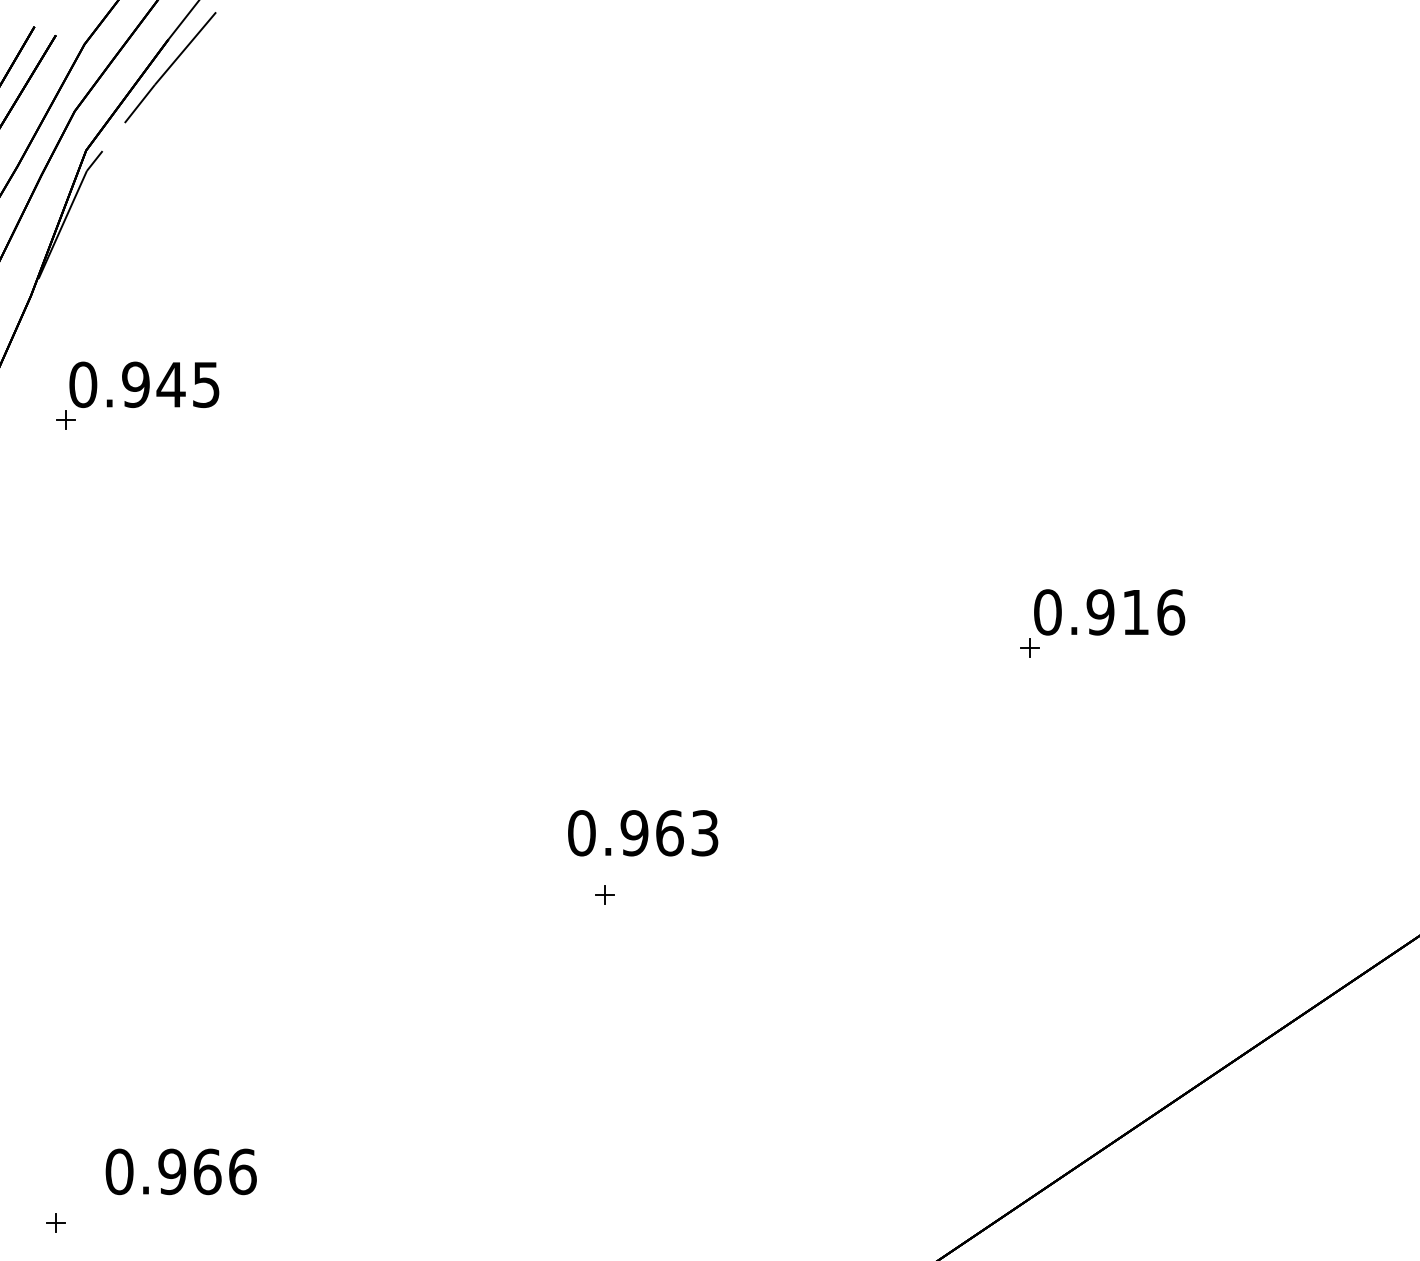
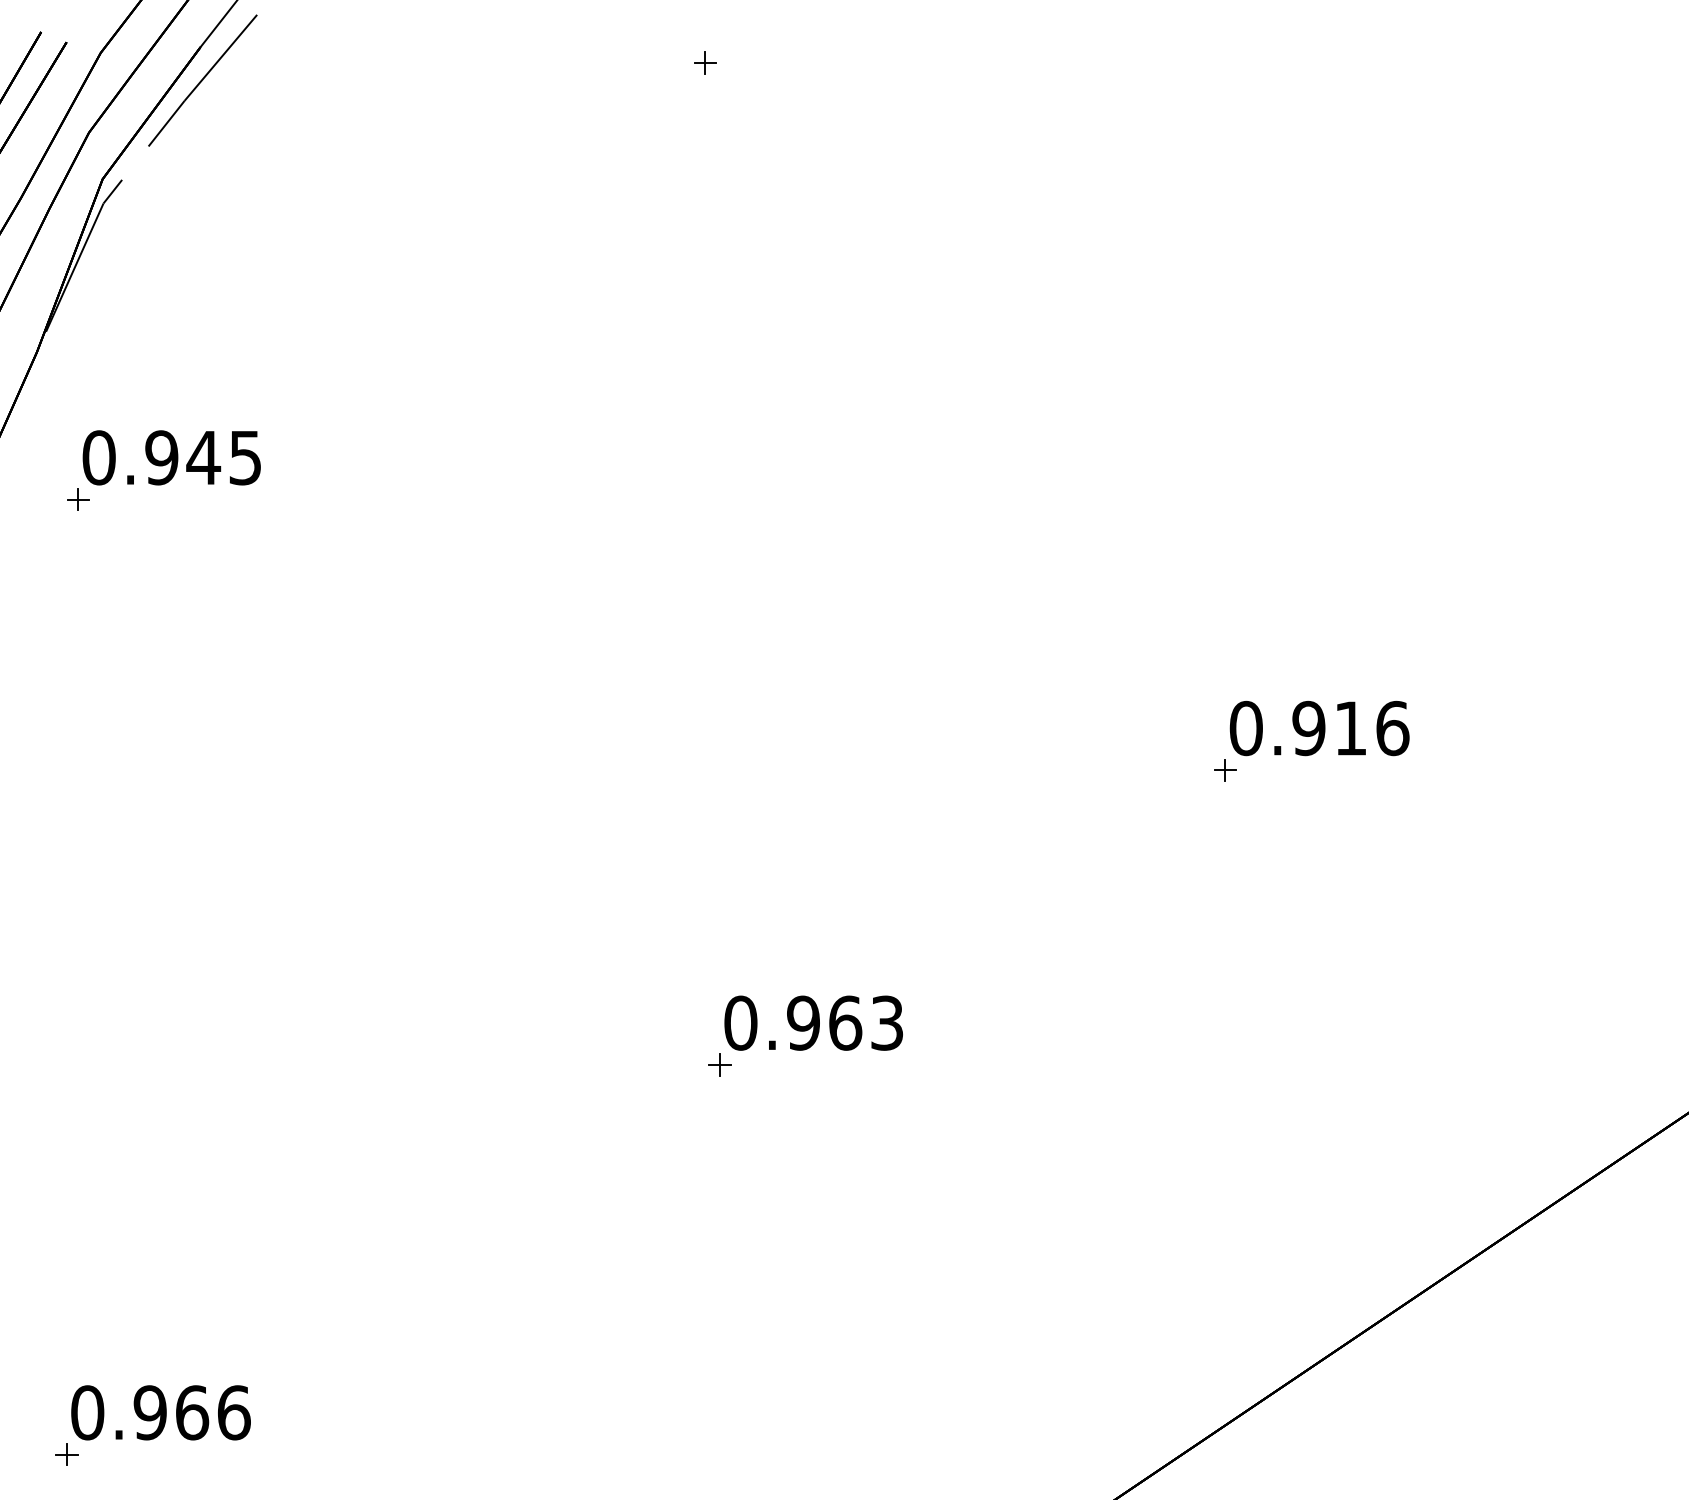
part: (592, 52) -> (704, 62), added
text: (643, 833) -> (814, 1023), moved
text: (180, 1171) -> (160, 1412), moved

